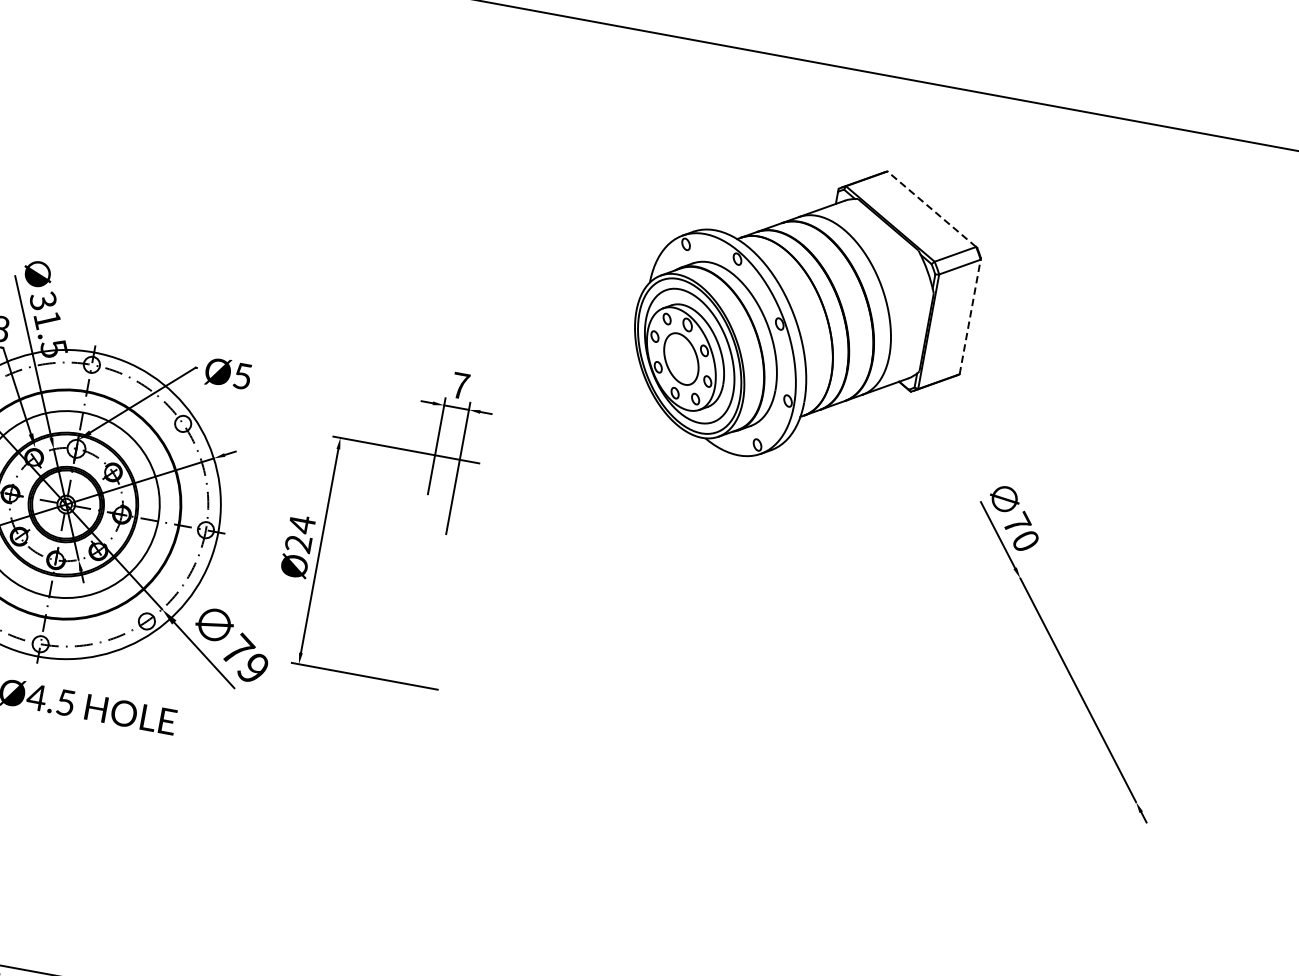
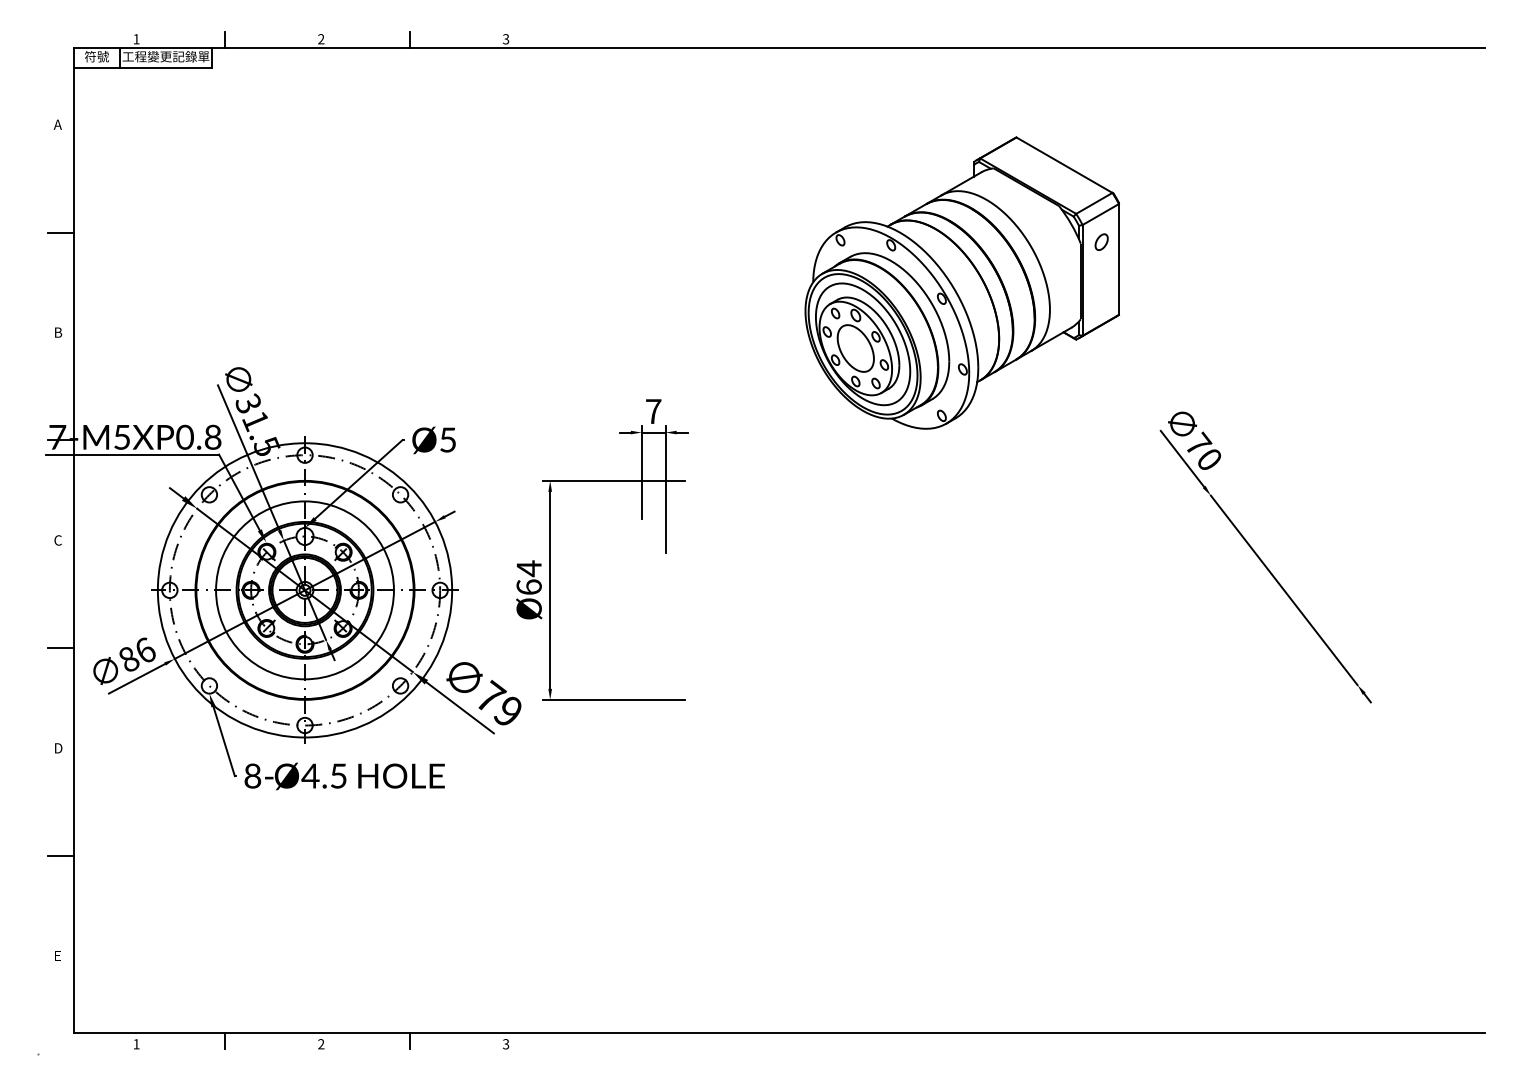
line: (931, 208) -> (1064, 164), dashed -> solid
part: (955, 295) -> (1101, 241), added
line: (969, 315) -> (1118, 258), dashed -> solid
text: (297, 542) -> (528, 586), Ø24 -> Ø64

